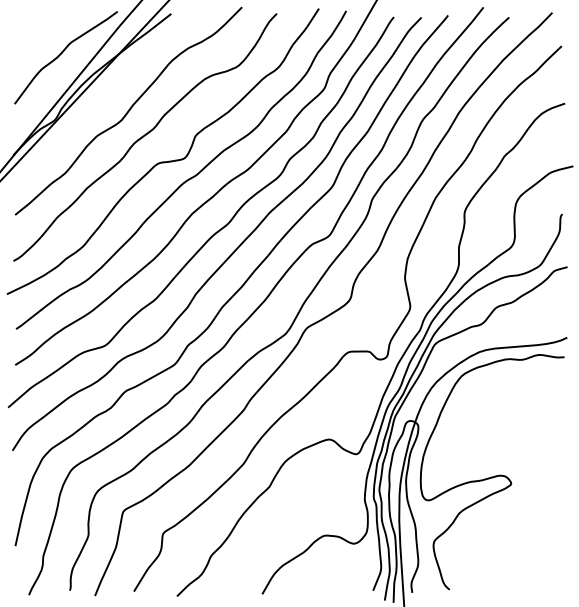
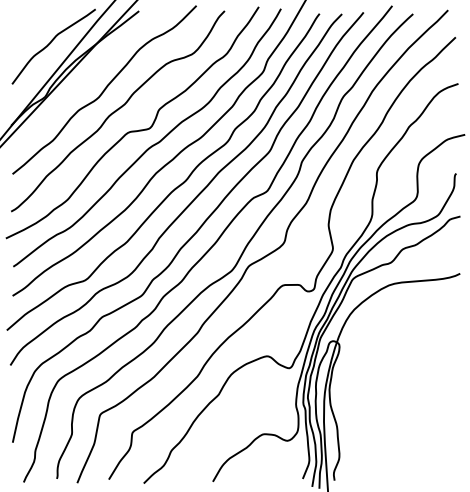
curve: (491, 476) -> (398, 386), removed

